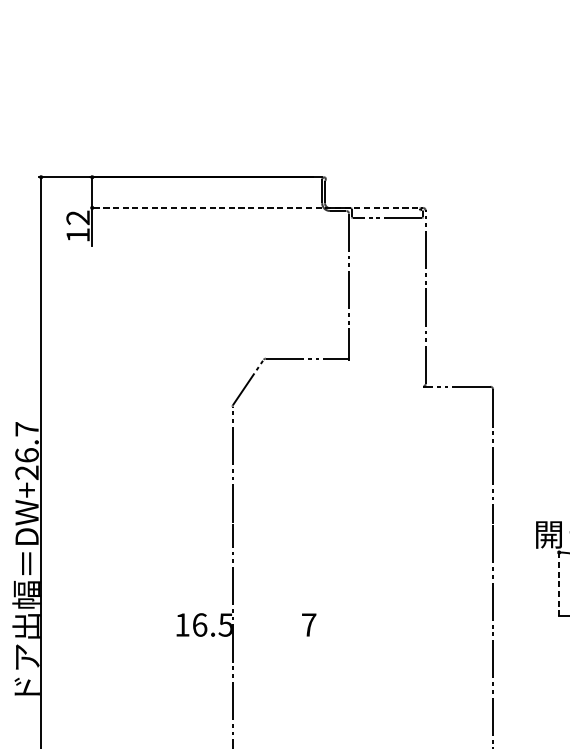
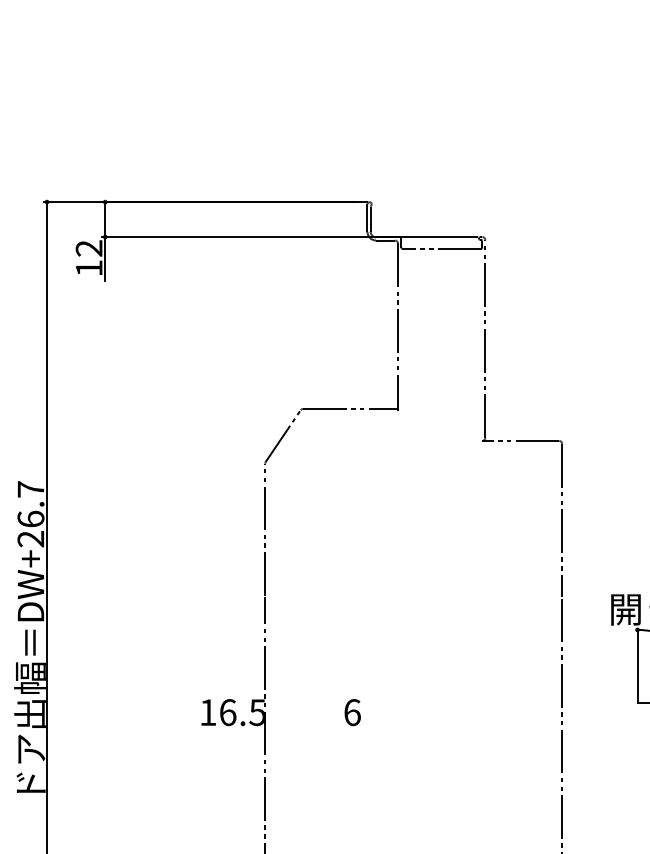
line: (253, 208) -> (289, 237), dashed -> solid
line: (559, 584) -> (637, 666), dashed -> solid
text: (309, 624) -> (352, 712), 7 -> 6

